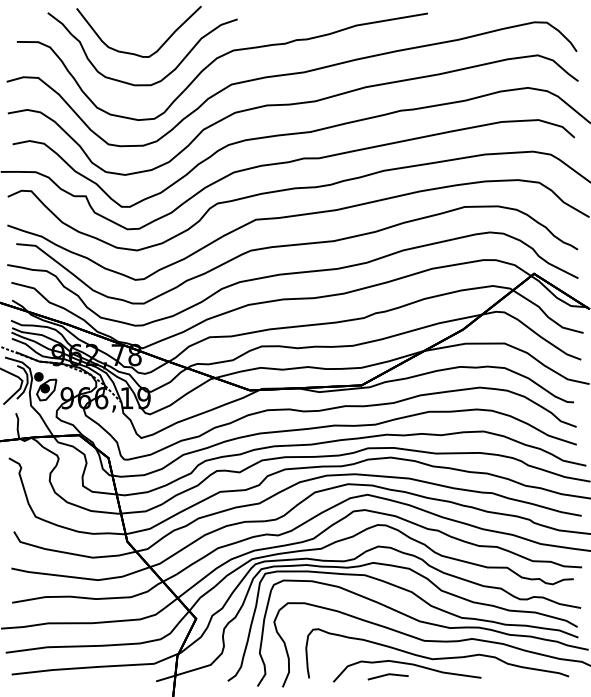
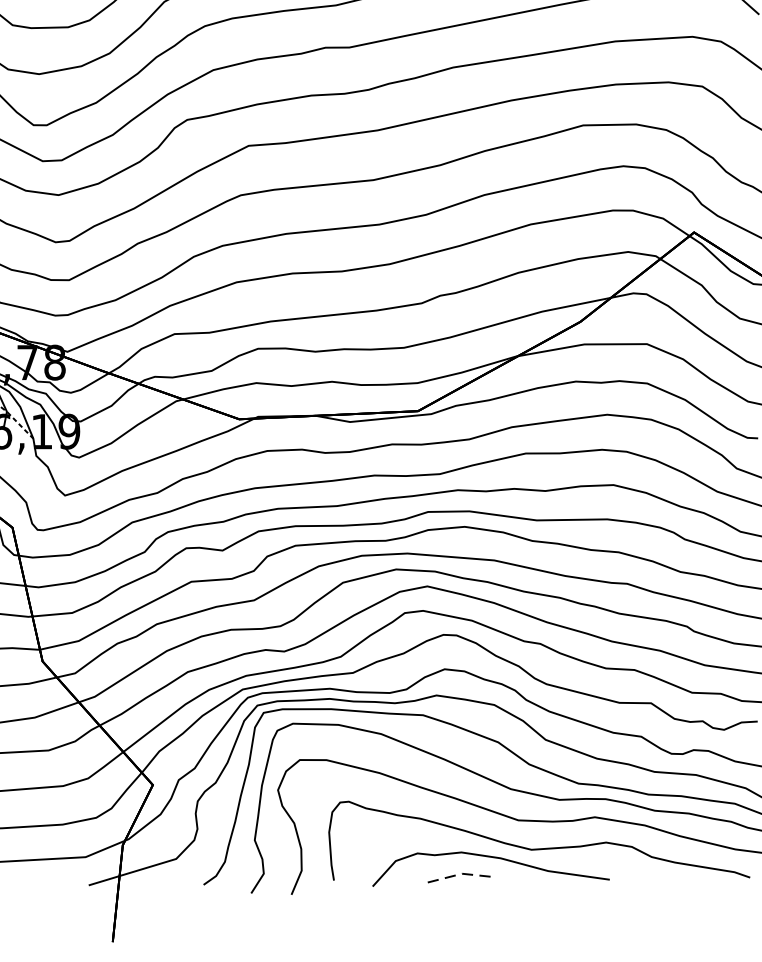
line: (388, 674) -> (460, 874), solid -> dashed

